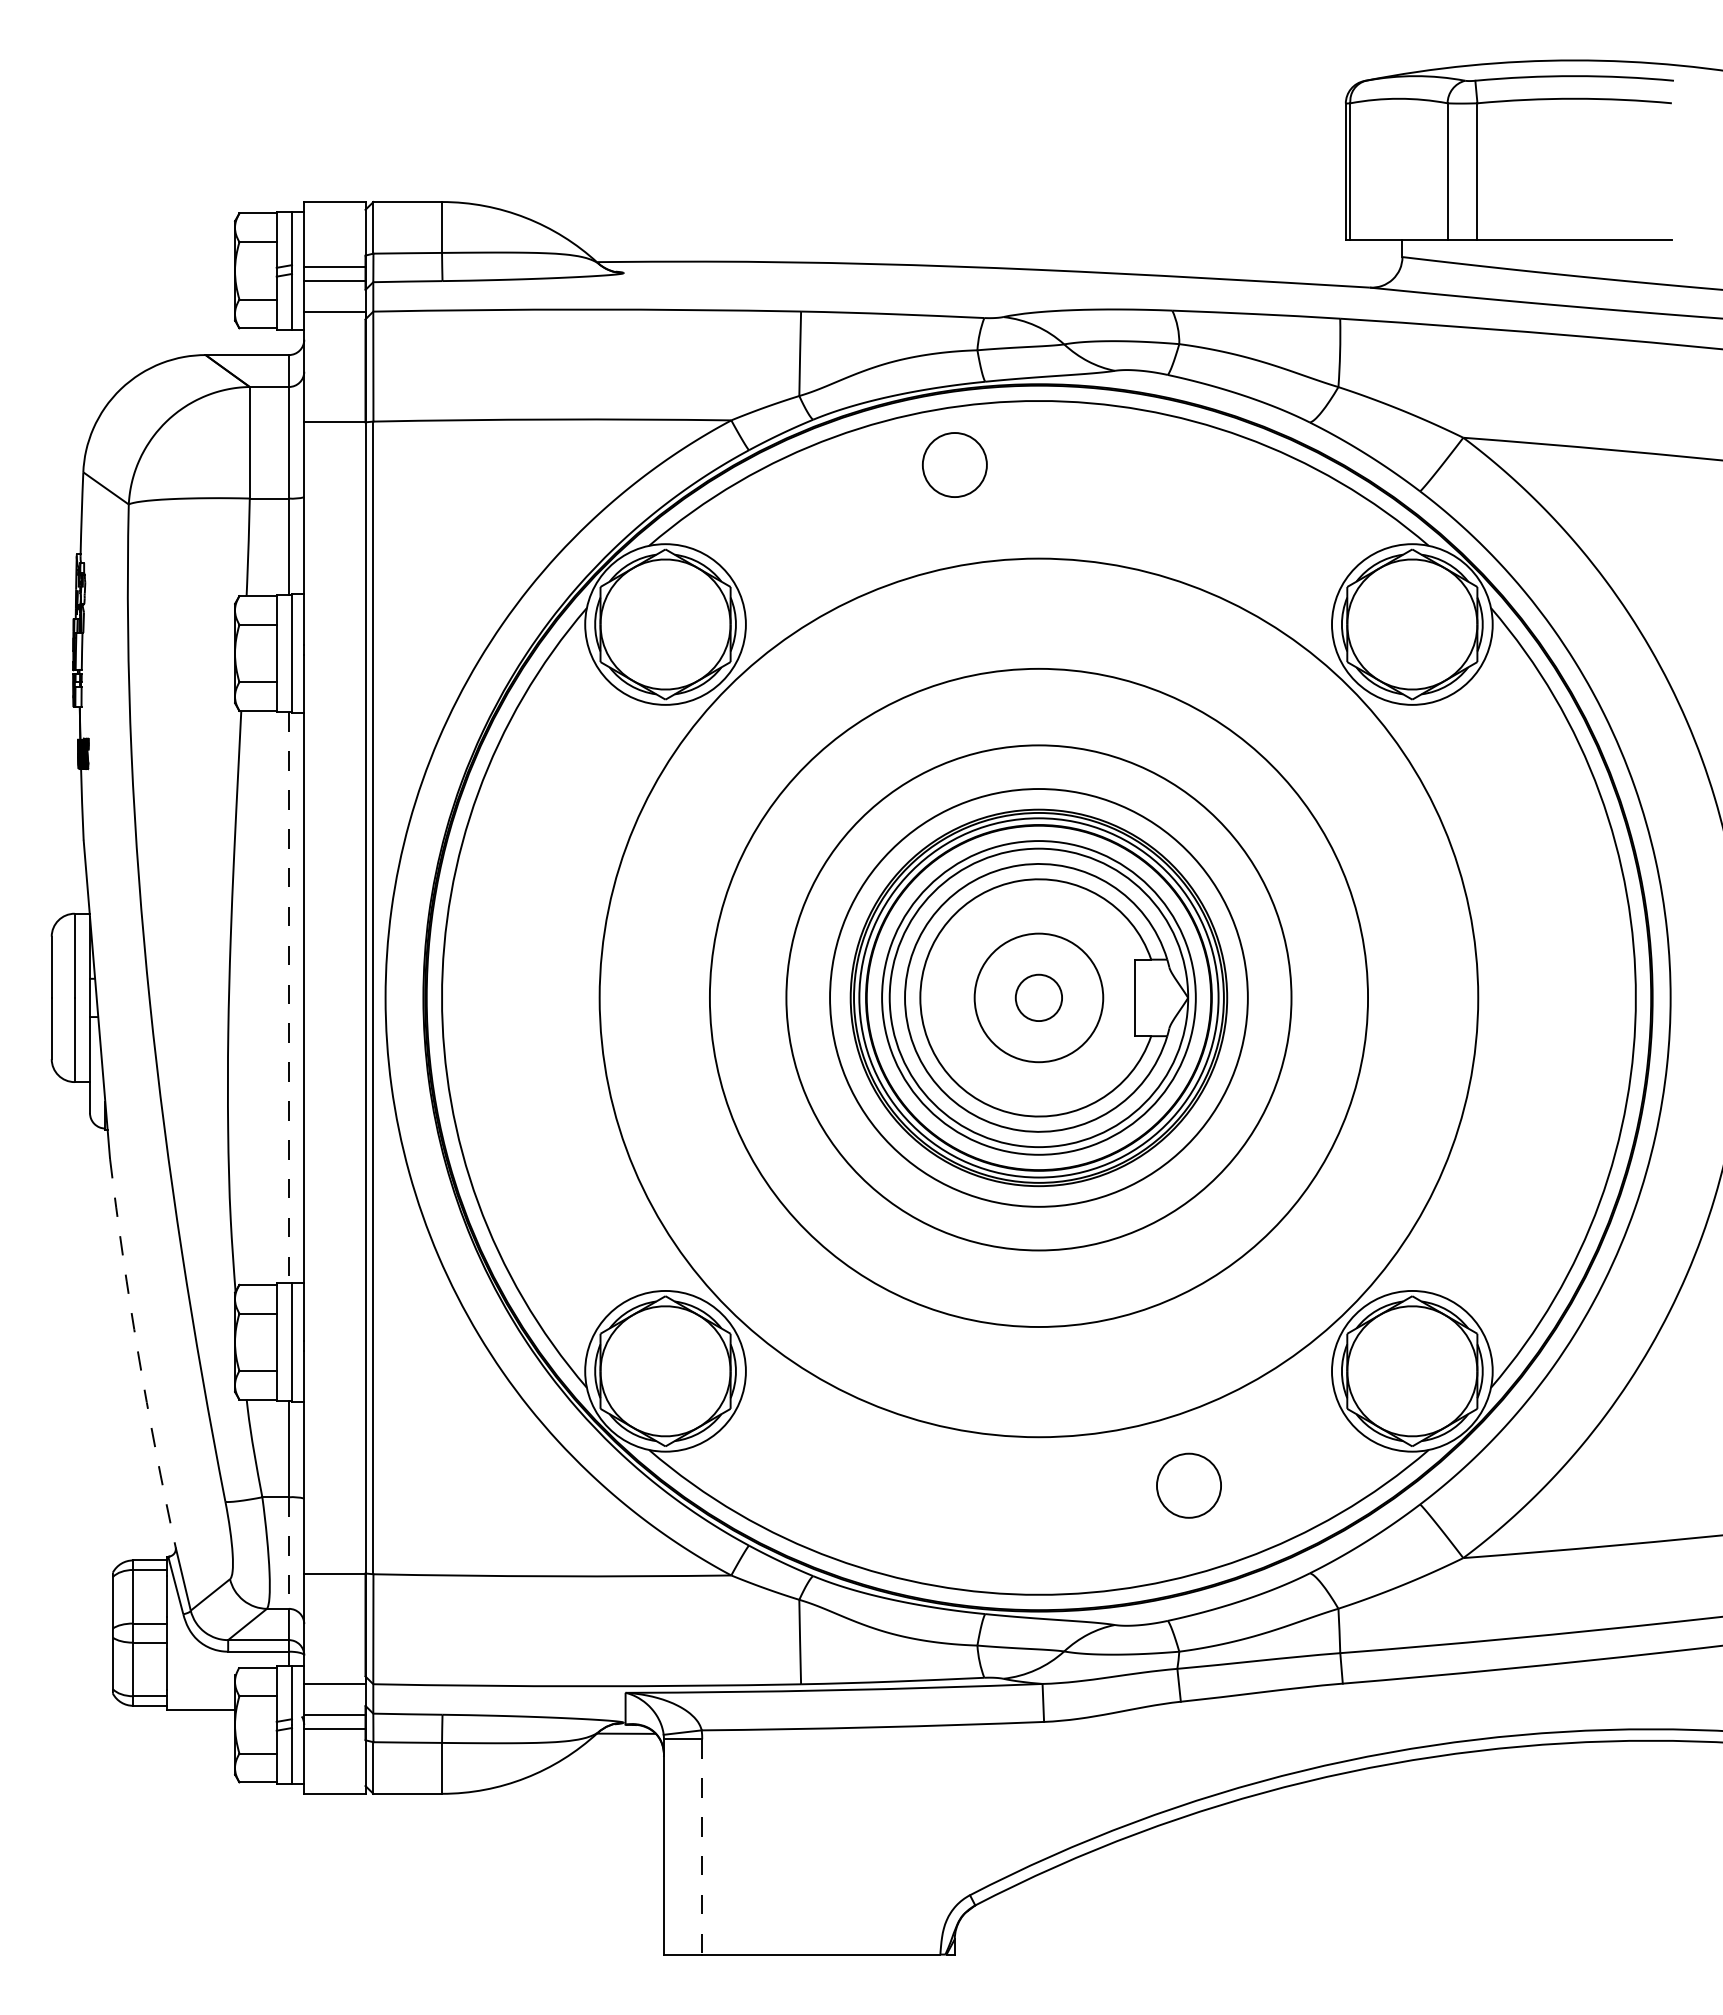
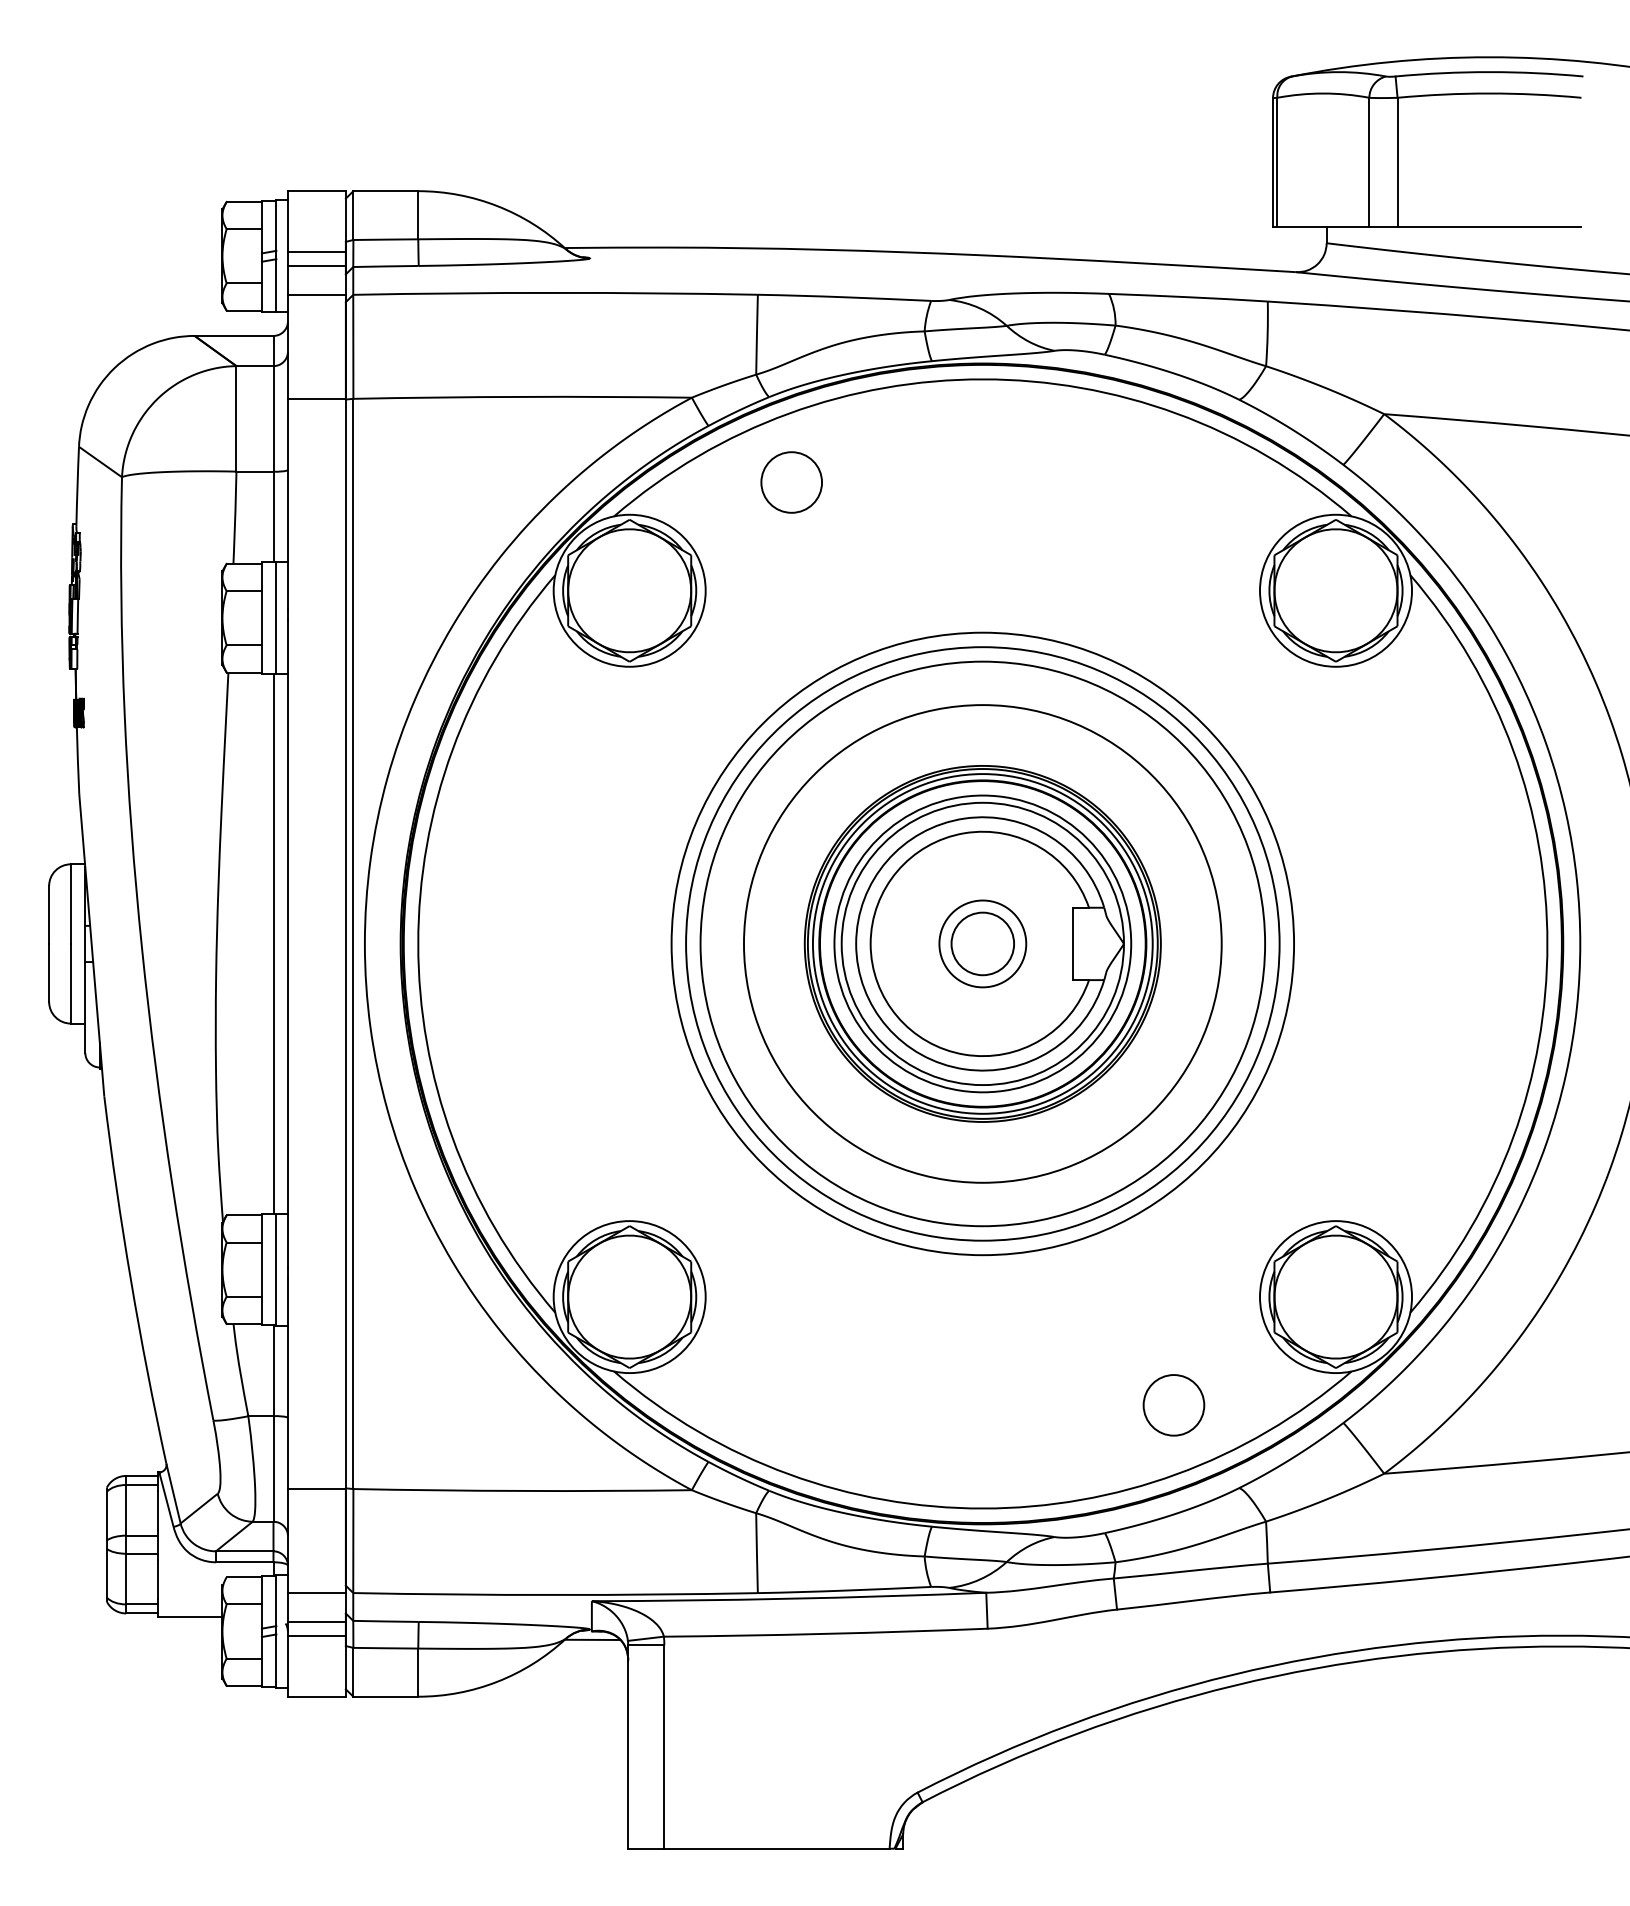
circle: (954, 464) -> (791, 481), moved
circle: (1038, 997) -> (982, 943), size x0.71
circle: (1038, 997) -> (982, 943), size x0.71
circle: (1038, 997) -> (982, 943), size x1.43
circle: (1038, 997) -> (982, 943), size x1.43
line: (288, 998) -> (273, 944), dashed -> solid
arc: (138, 1353) -> (131, 1280), dashed -> solid
circle: (1188, 1485) -> (1173, 1405), moved
line: (288, 1553) -> (273, 1469), dashed -> solid
line: (702, 1846) -> (664, 1746), dashed -> solid

